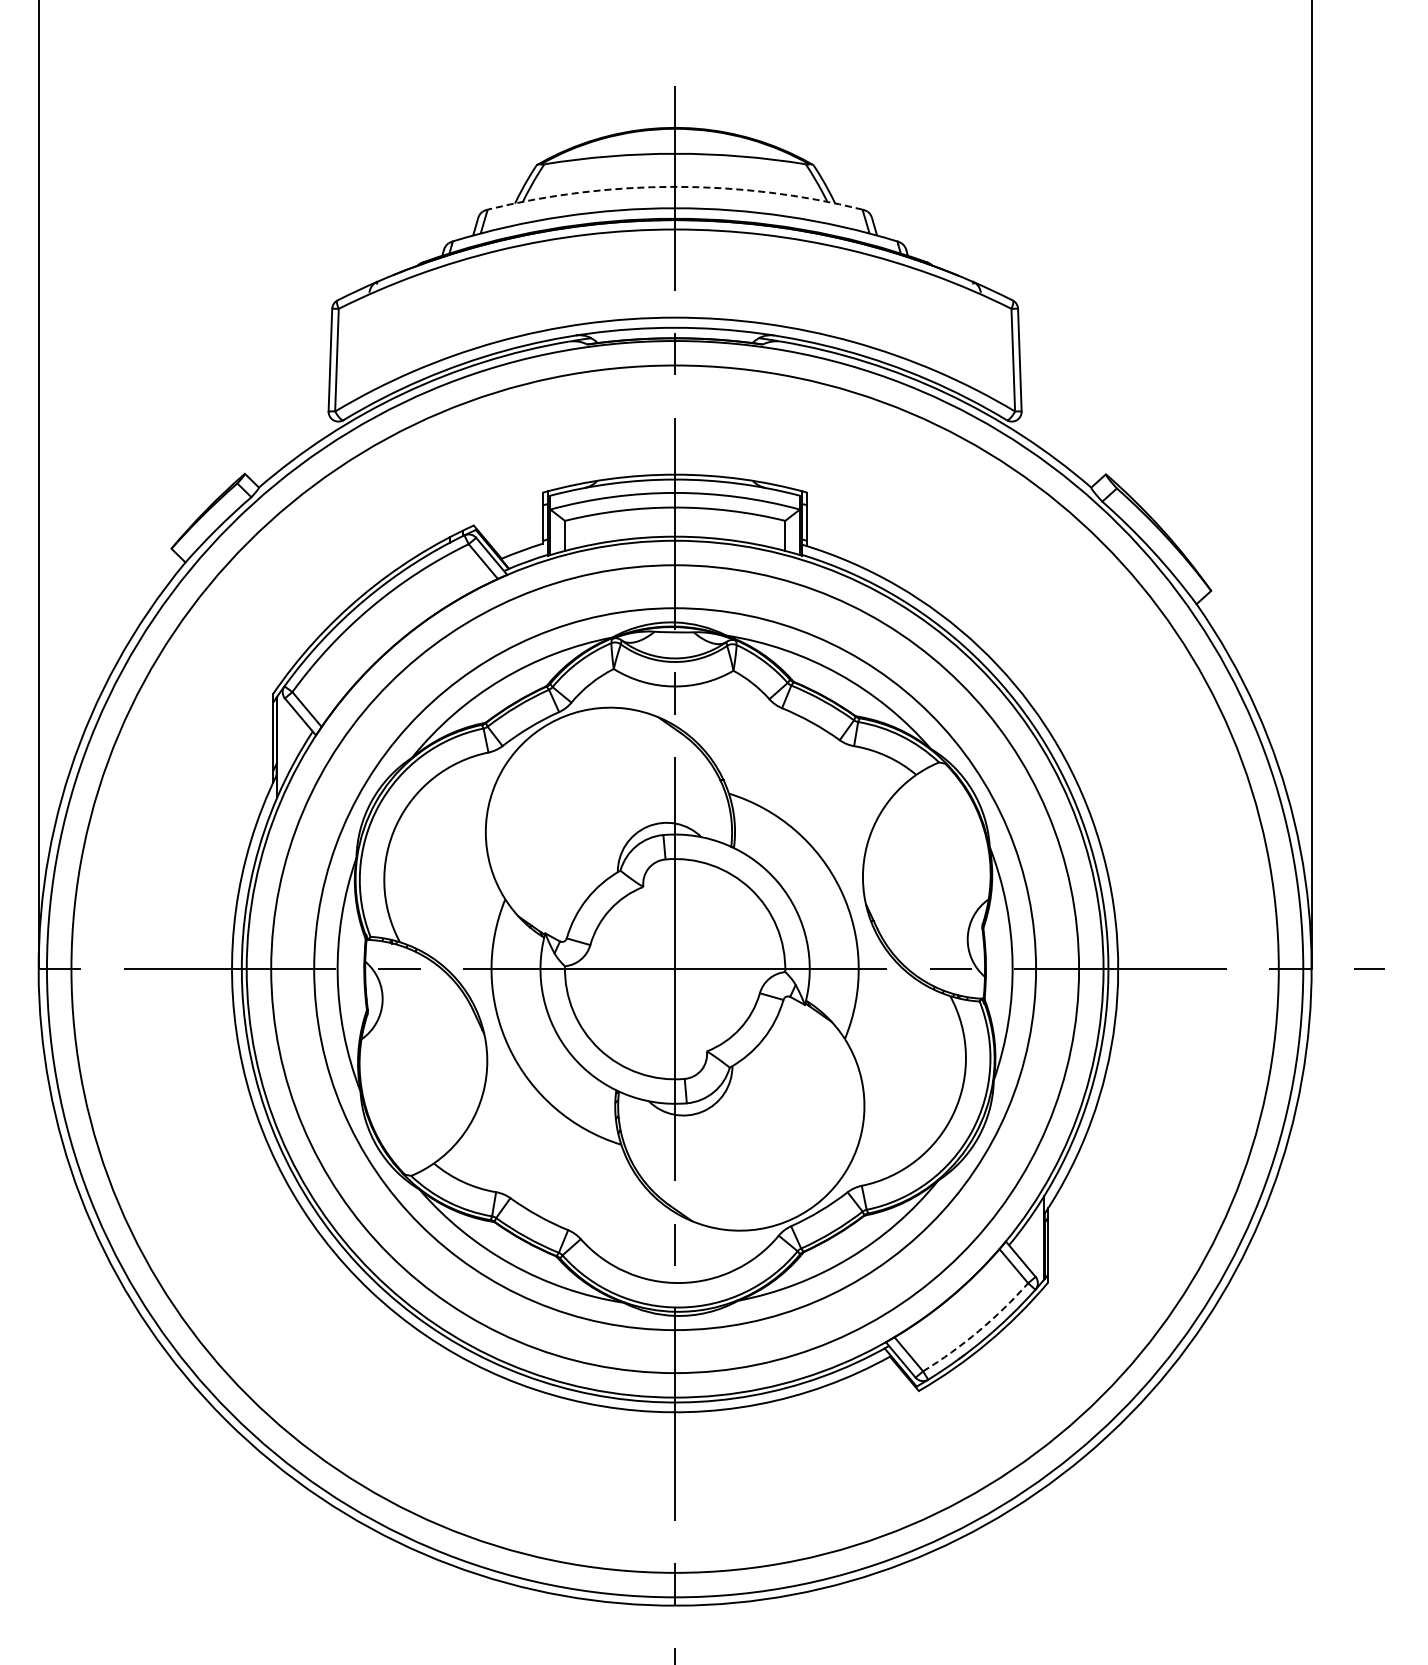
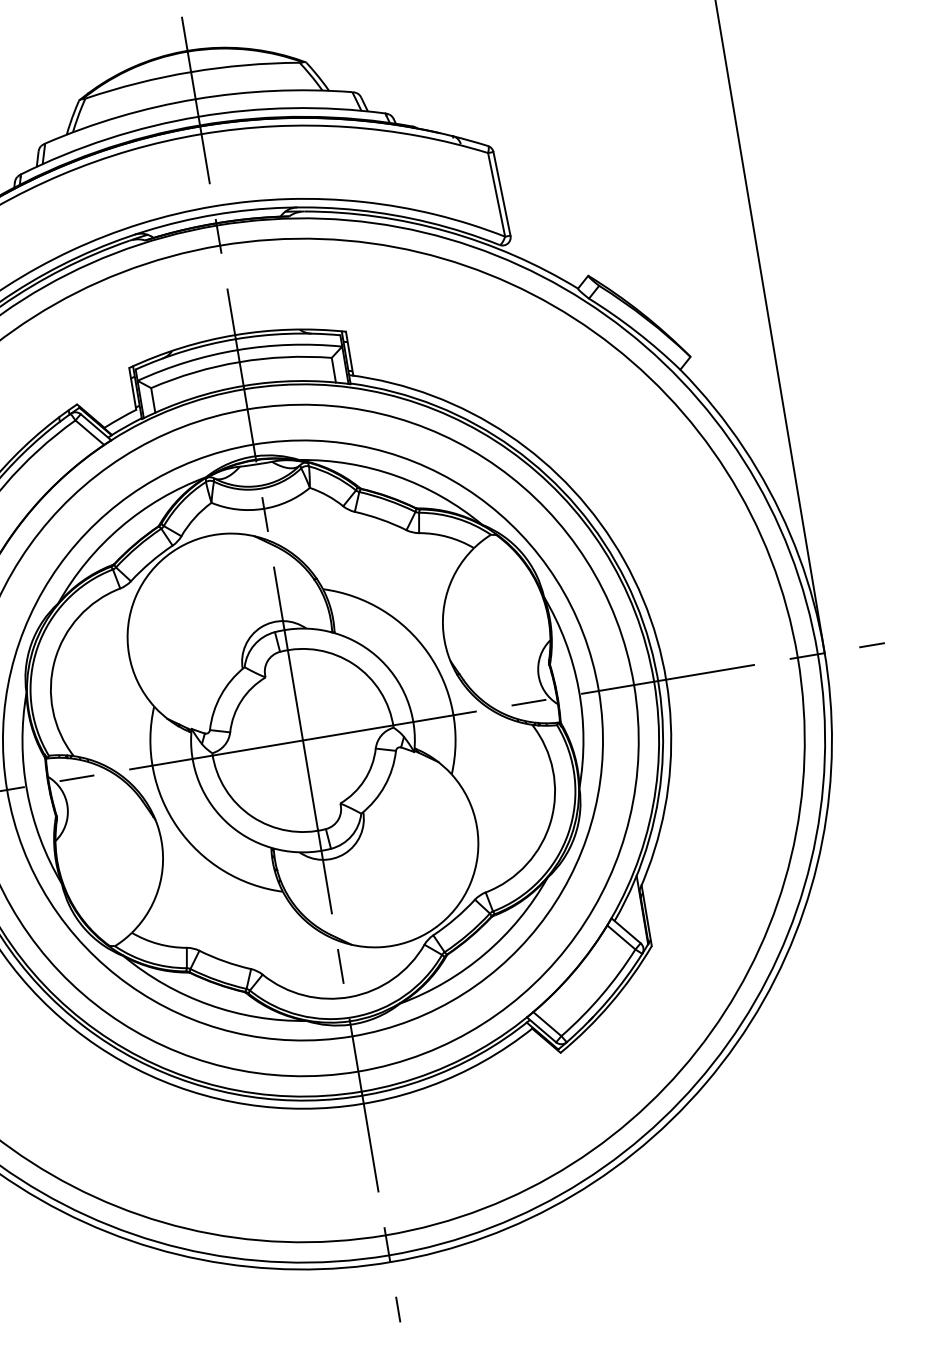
arc: (675, 186) -> (195, 98), dashed -> solid
arc: (978, 1331) -> (601, 995), dashed -> solid

